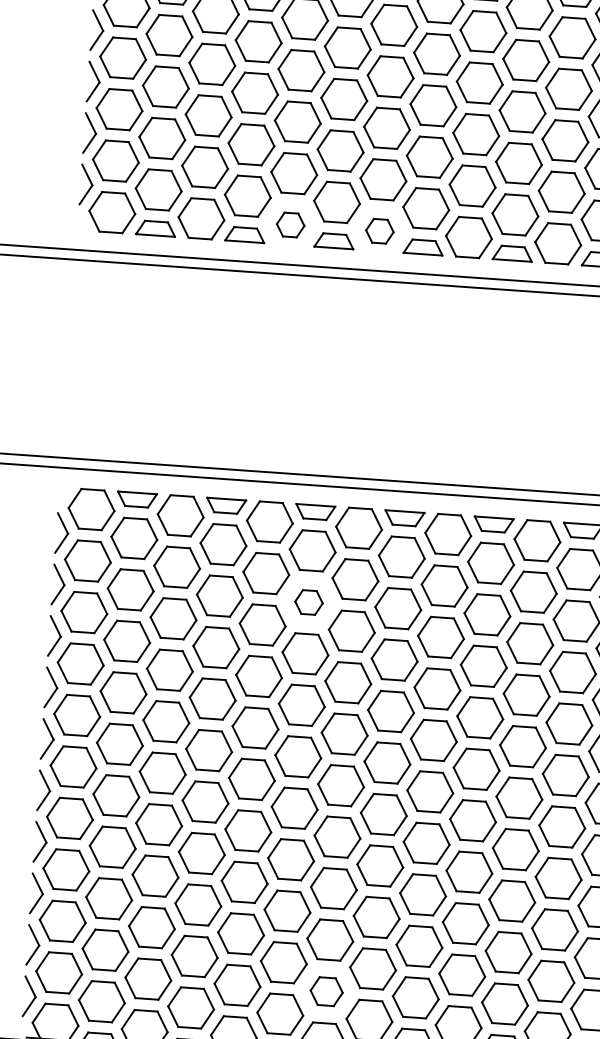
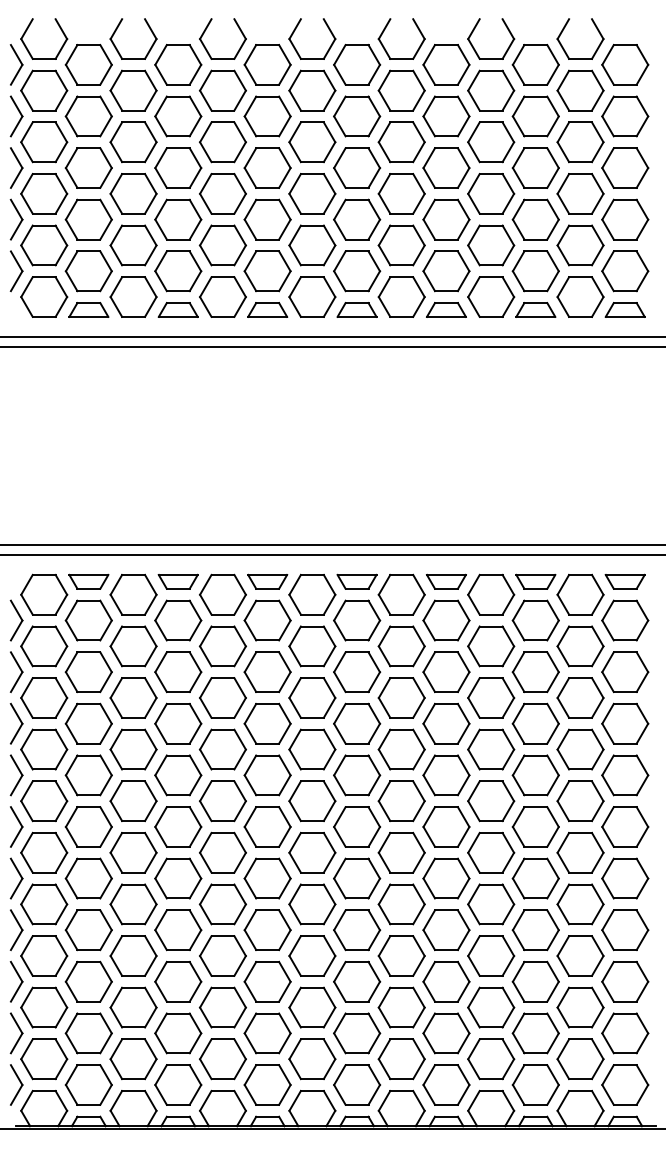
part: (290, 224) -> (222, 296), size x1.67
part: (380, 230) -> (312, 296), size x1.67
part: (308, 602) -> (267, 672), size x1.67
part: (326, 991) -> (312, 1059), size x1.43

